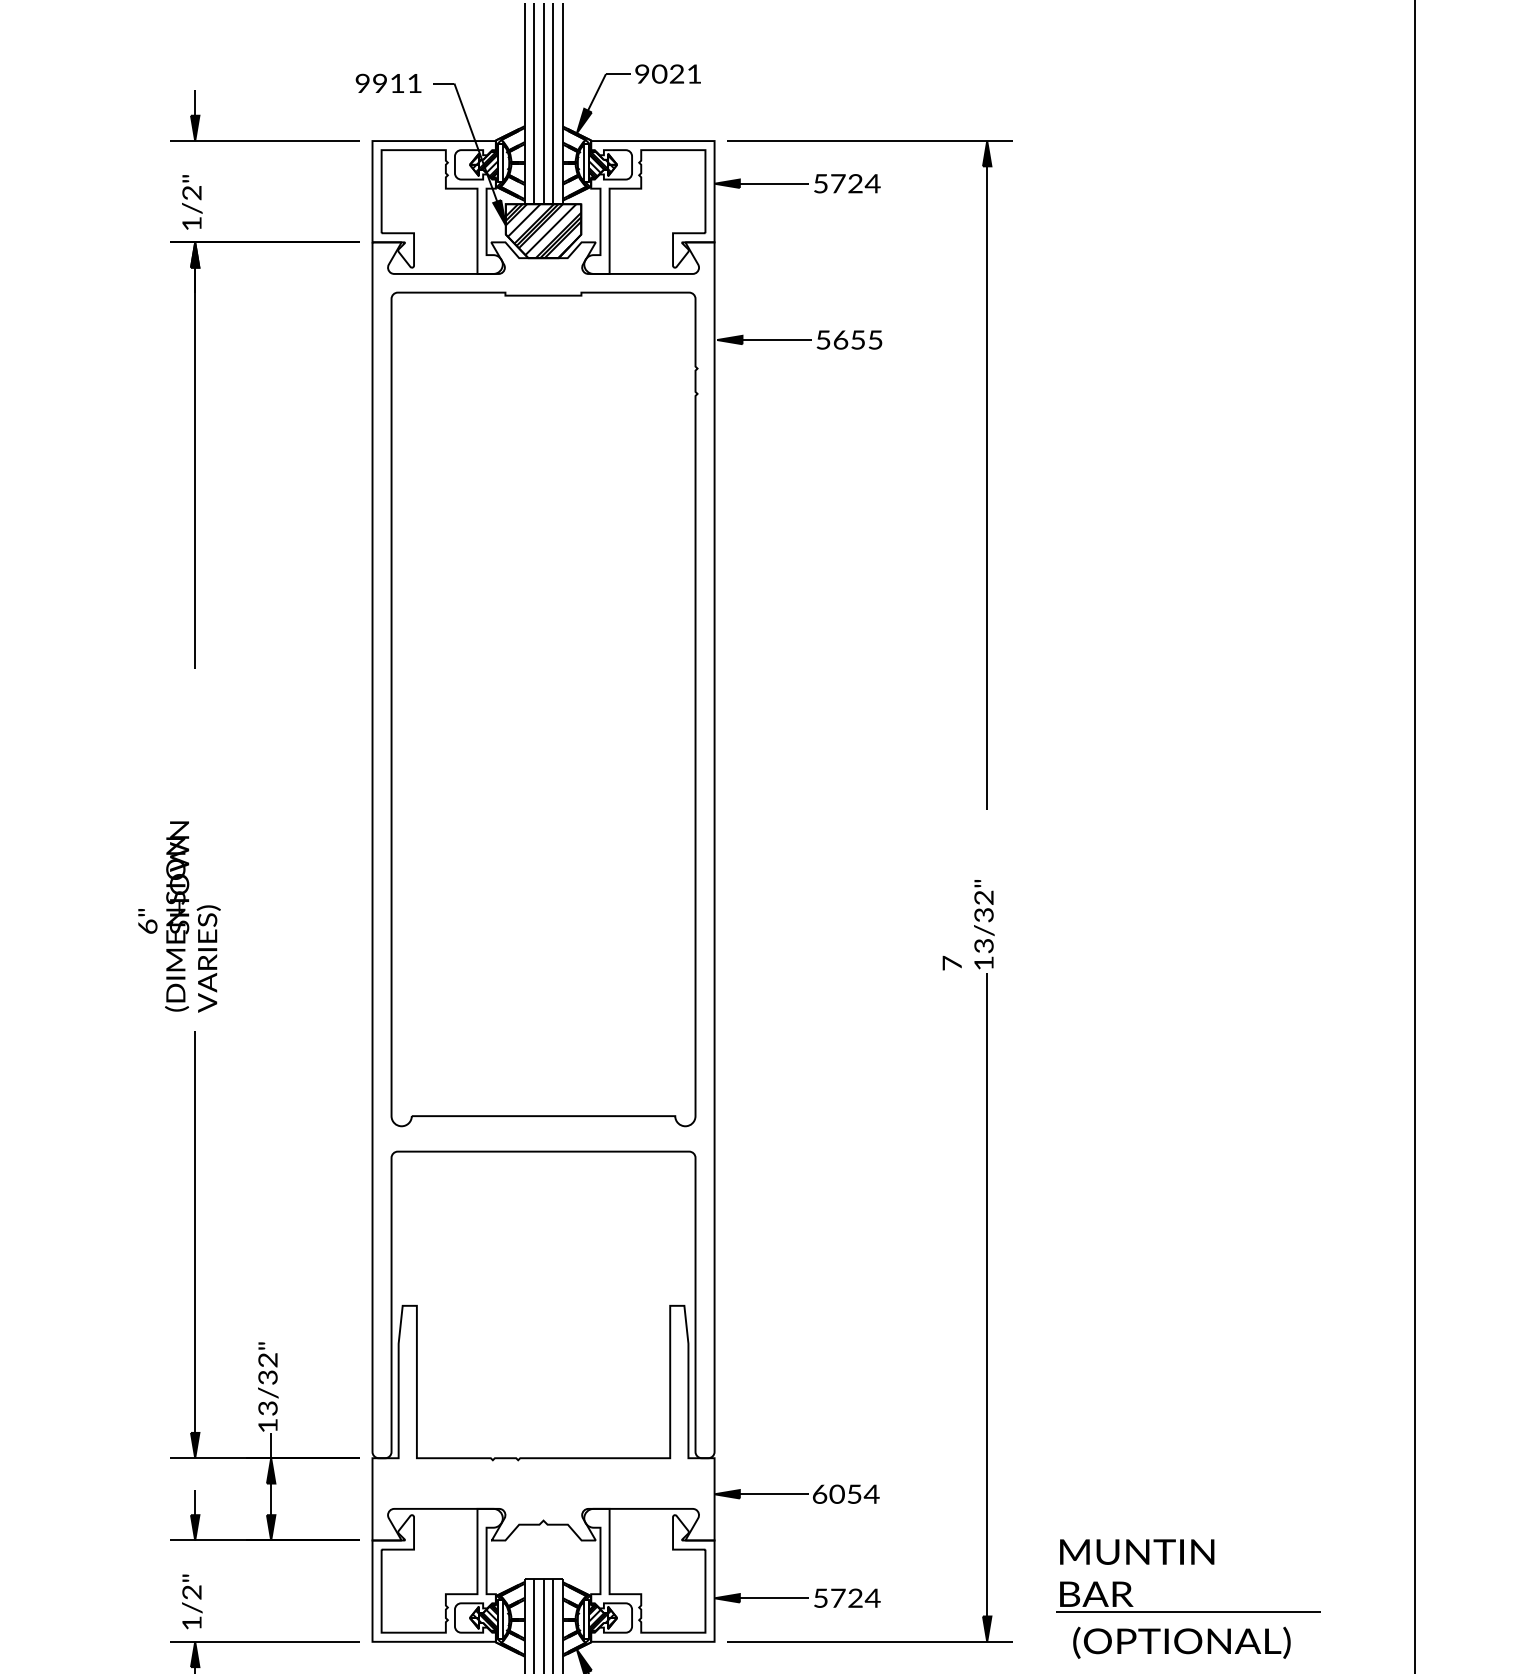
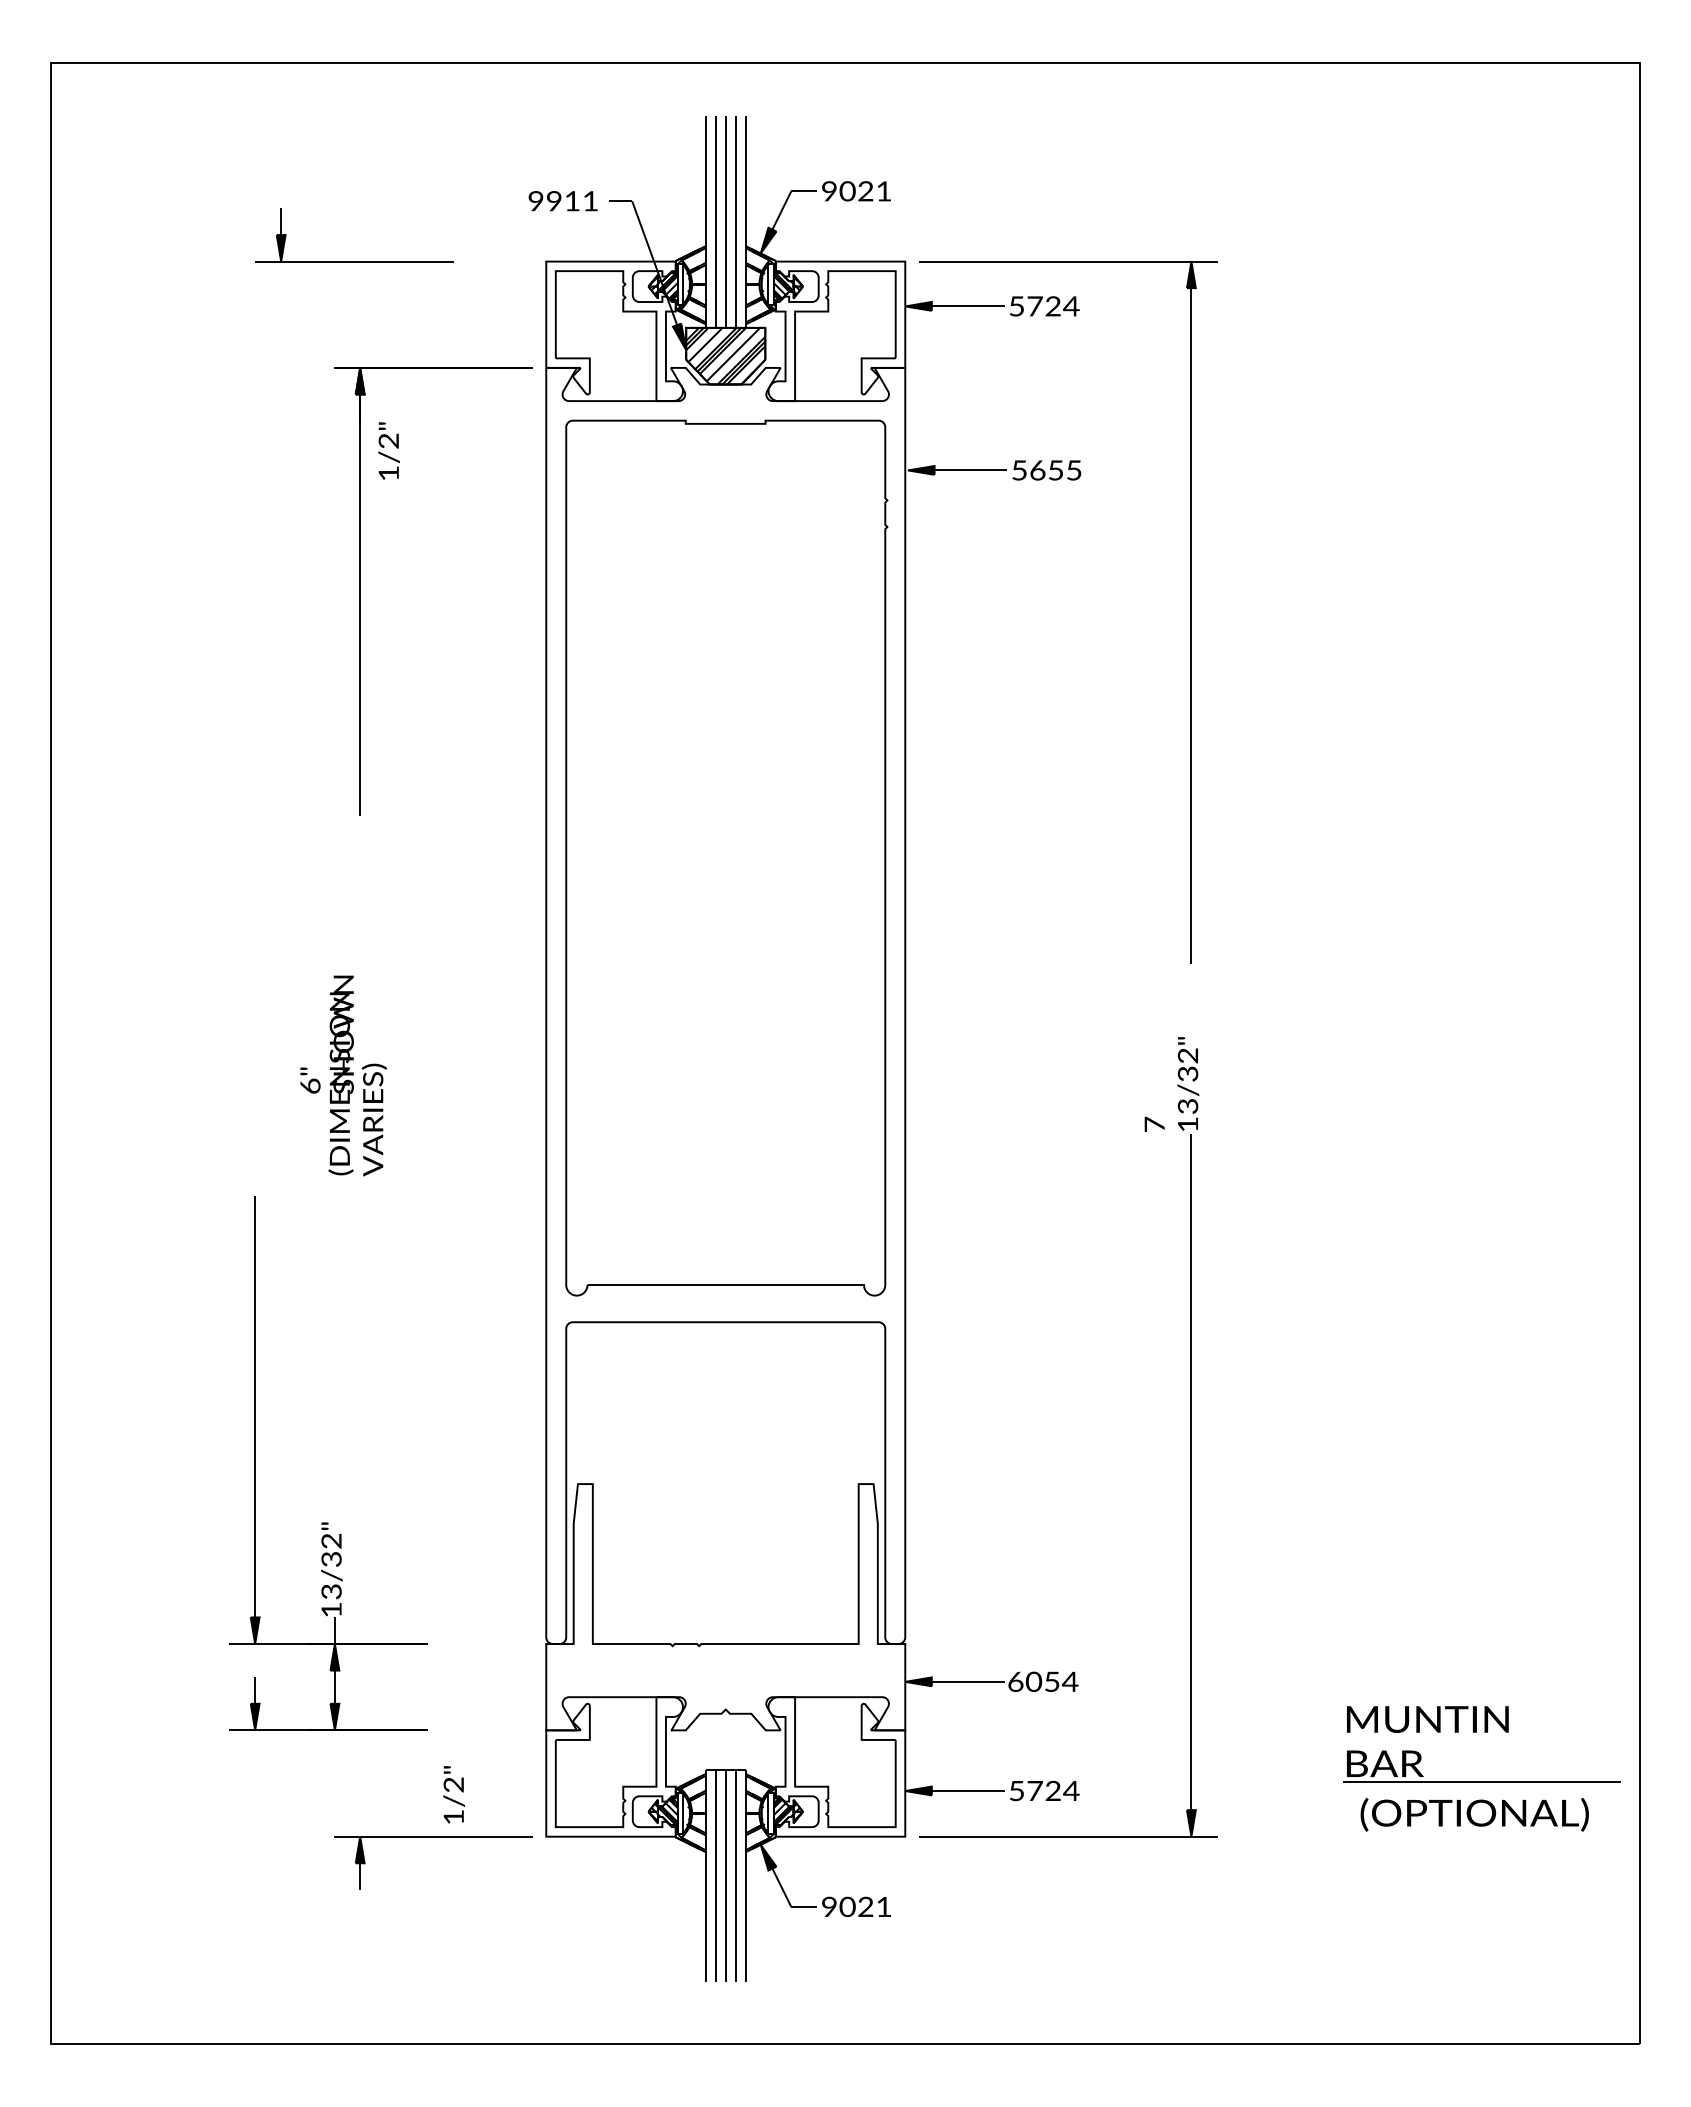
part: (265, 140) -> (354, 261), moved
text: (191, 201) -> (388, 450), moved
part: (264, 1342) -> (327, 1522), moved
text: (191, 1601) -> (453, 1794), moved
part: (1188, 1611) -> (1481, 1781), moved

